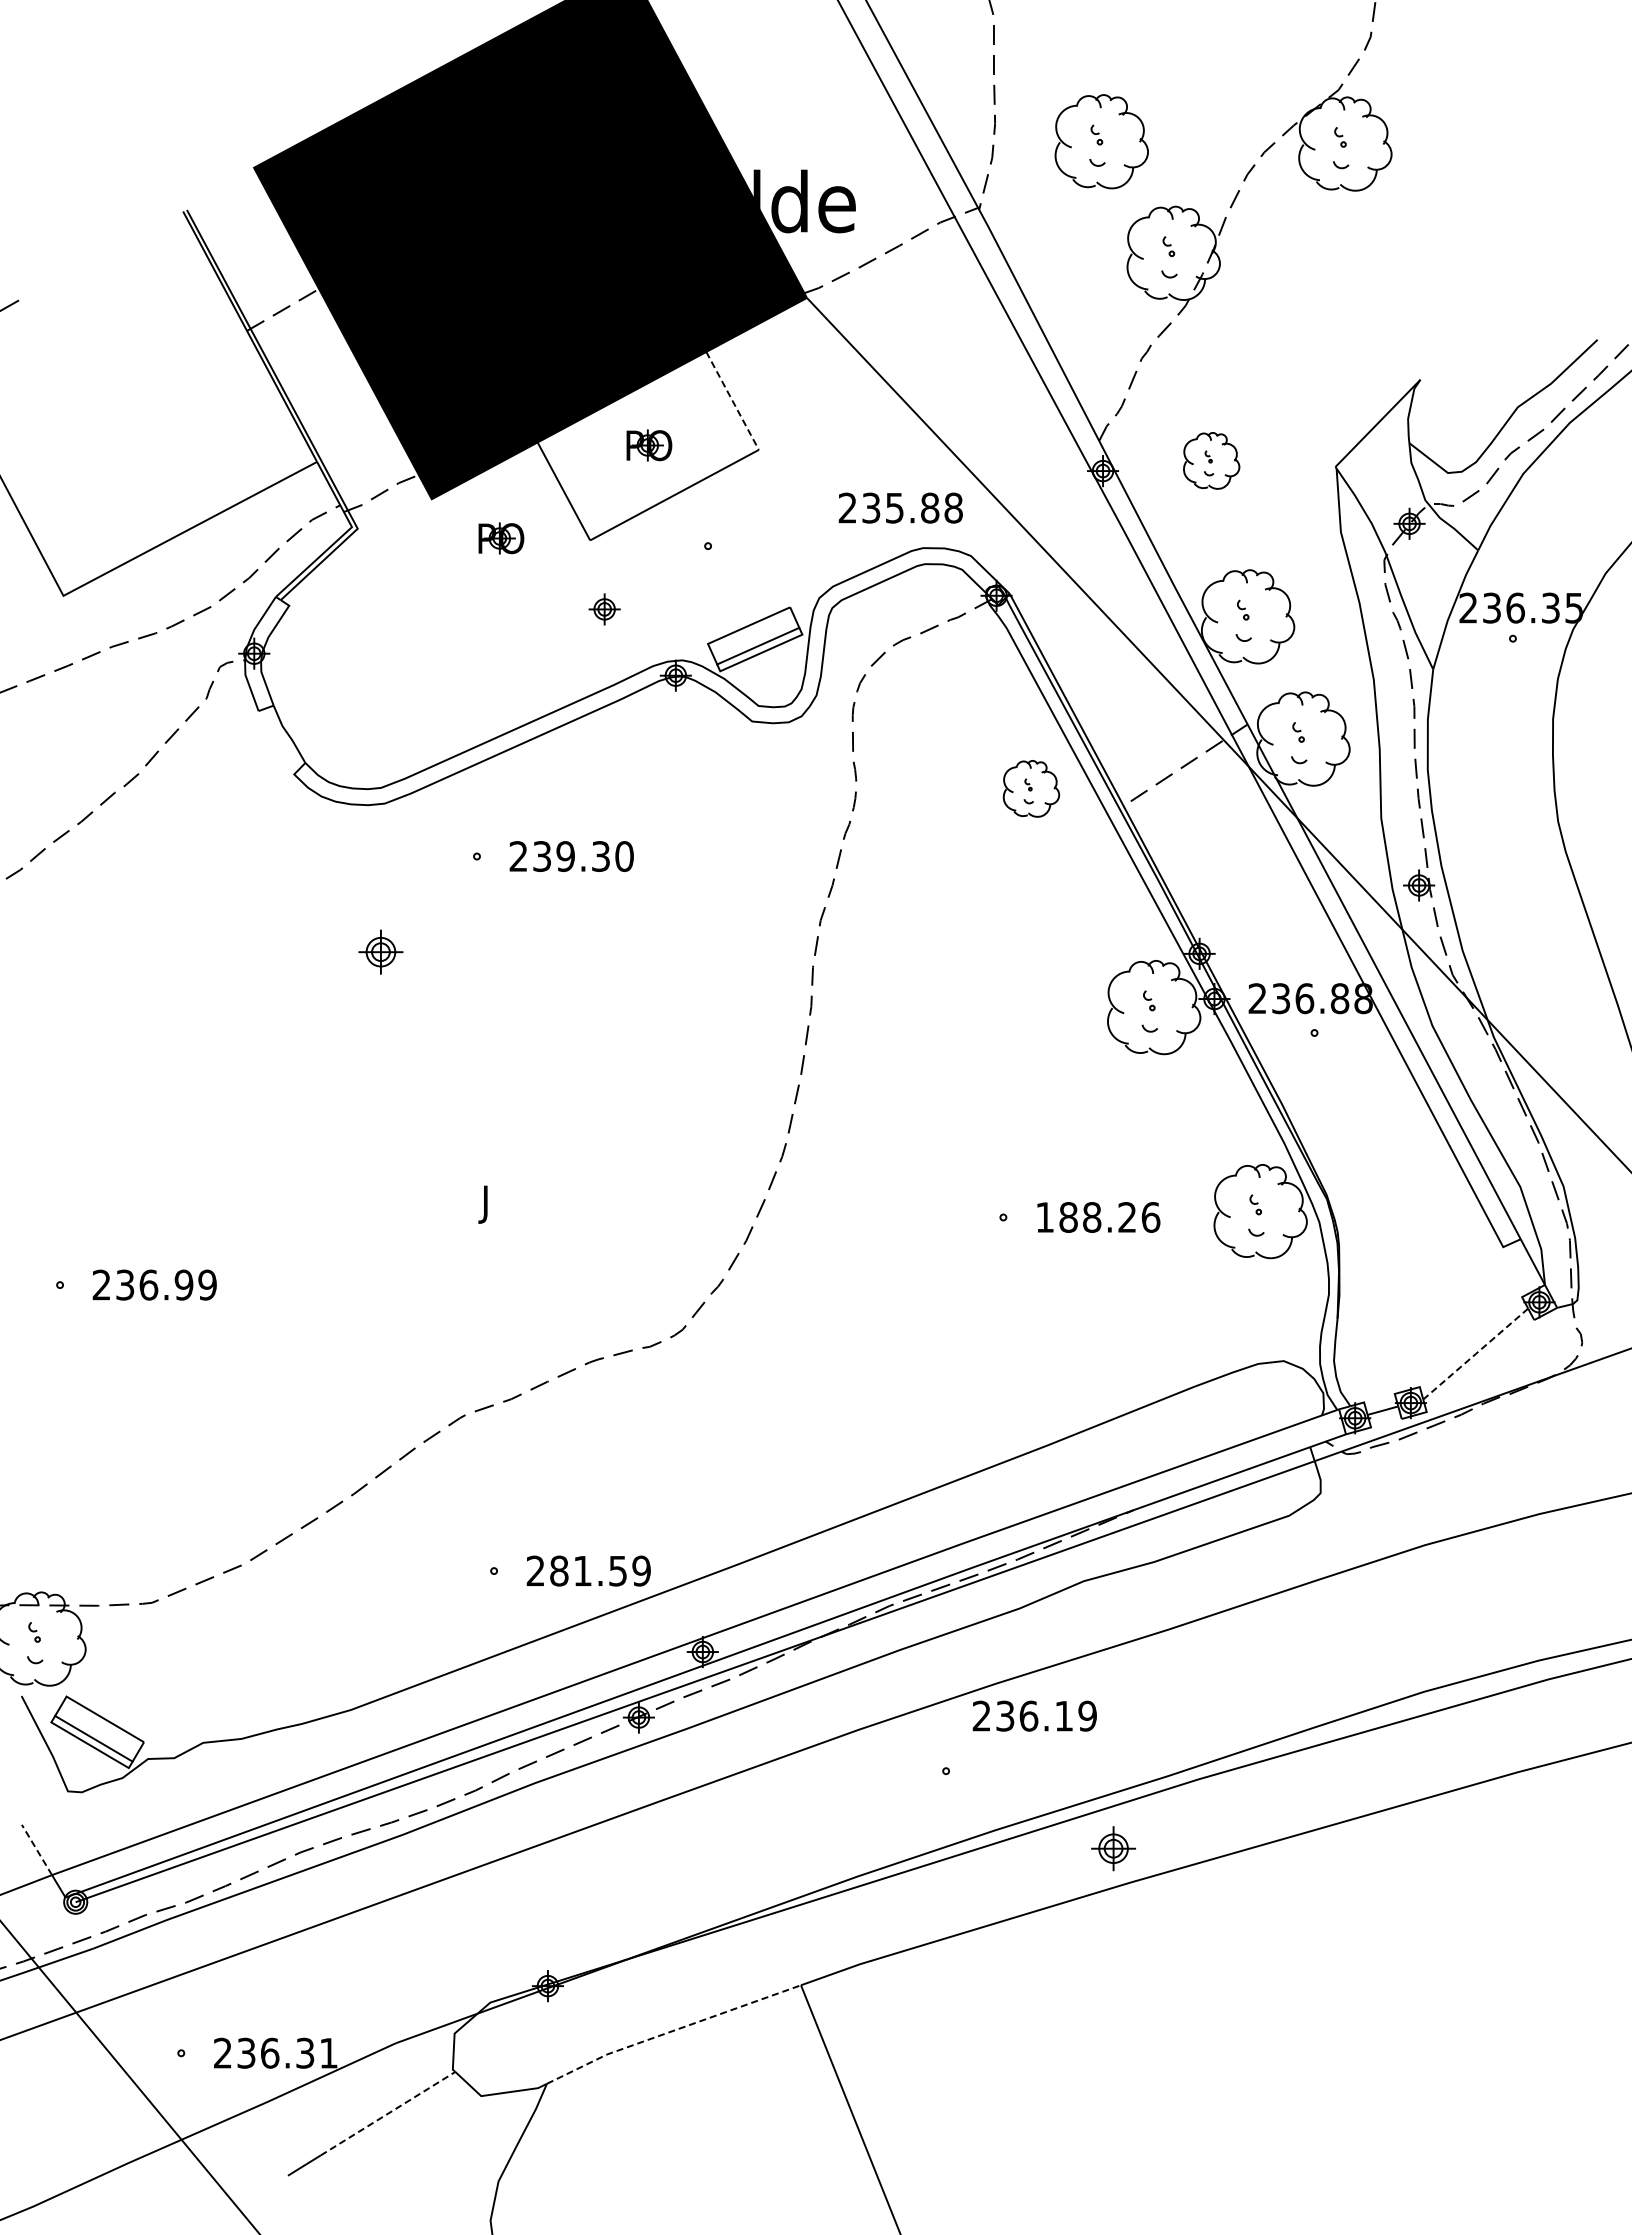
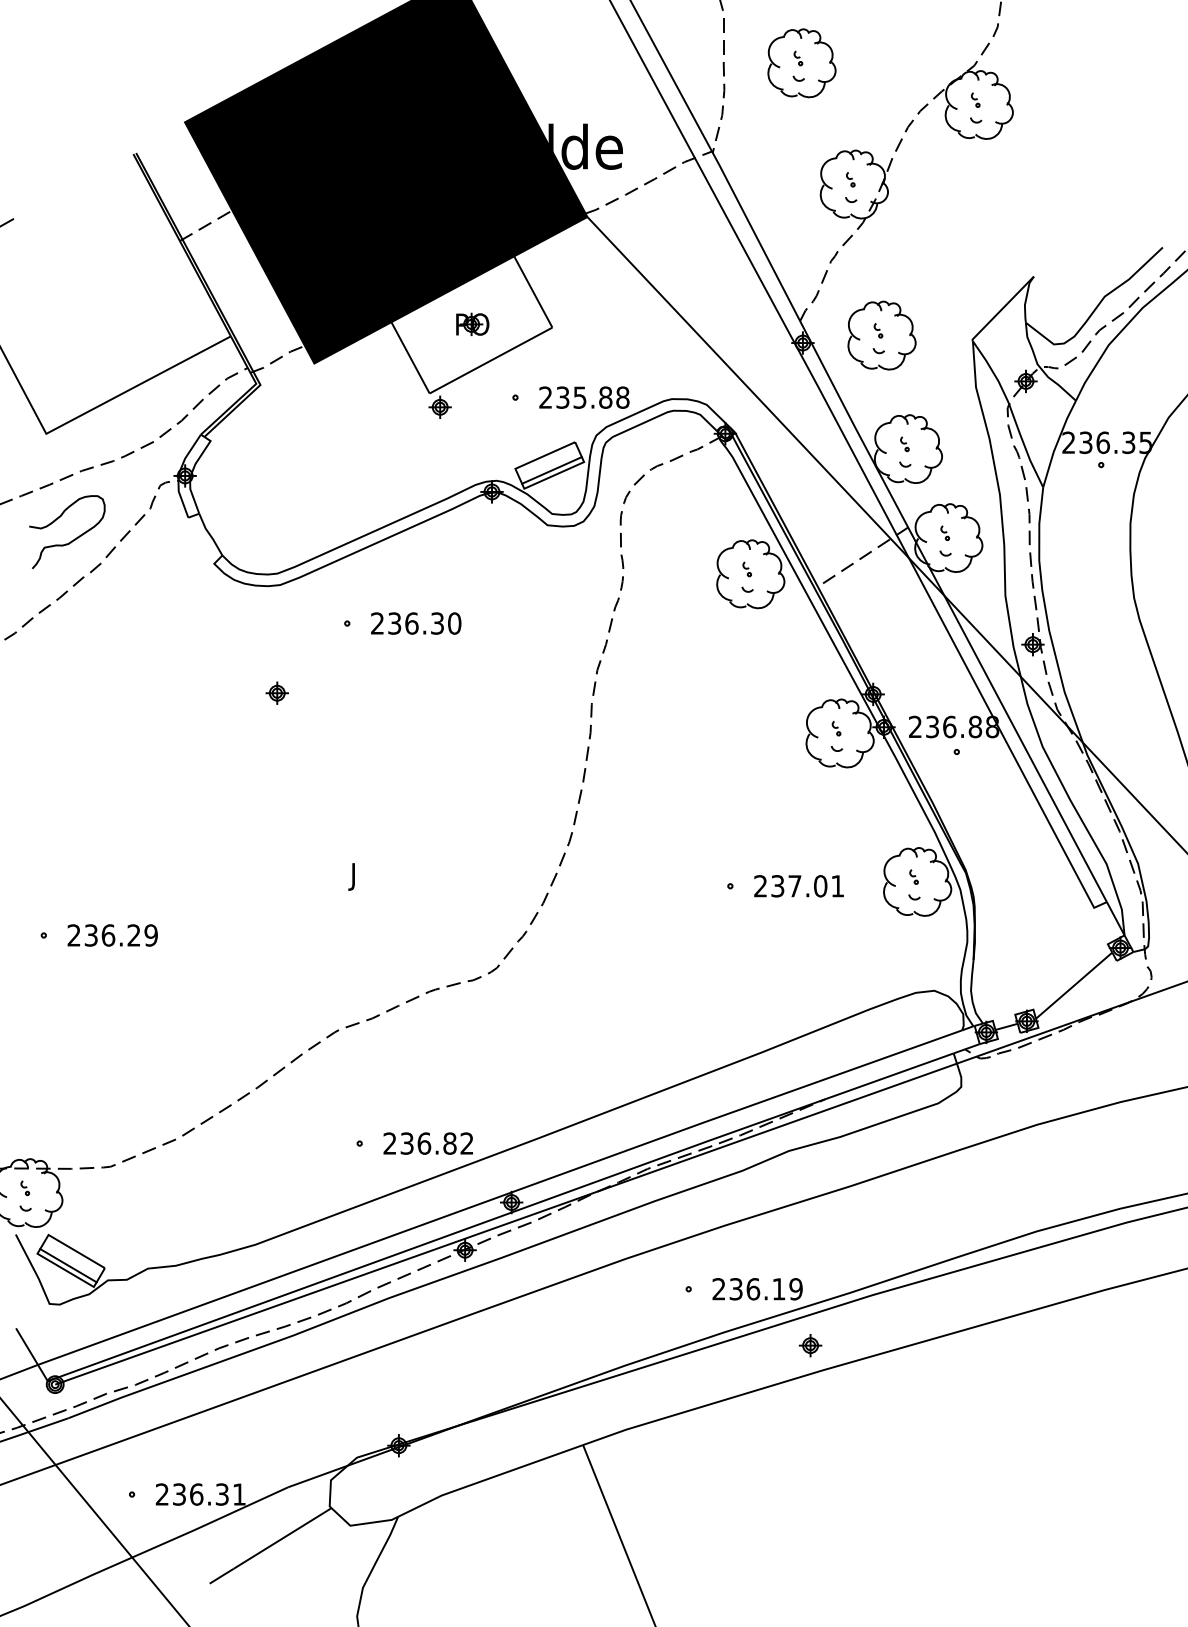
part: (1101, 141) -> (801, 63), moved
line: (732, 400) -> (533, 291), dashed -> solid
part: (1211, 460) -> (881, 335), size x1.67
text: (900, 507) -> (584, 397), moved
part: (501, 538) -> (365, 392), removed
part: (604, 609) -> (440, 407), moved
curve: (100, 741) -> (73, 539), added
part: (1031, 788) -> (750, 574), size x1.67
text: (565, 856) -> (411, 623), 239.30 -> 236.30
part: (380, 952) -> (277, 693), size x0.71
text: (1098, 1217) -> (799, 886), 188.26 -> 237.01
text: (183, 1284) -> (133, 935), 236.99 -> 236.29
line: (1475, 1354) -> (1073, 985), dashed -> solid
text: (600, 1570) -> (437, 1143), 281.59 -> 236.82
text: (1034, 1715) -> (757, 1288), moved
part: (1113, 1848) -> (810, 1345), size x0.71
line: (36, 1849) -> (26, 1346), dashed -> solid
line: (672, 2031) -> (489, 1478), dashed -> solid
line: (388, 2113) -> (282, 1538), dashed -> solid

